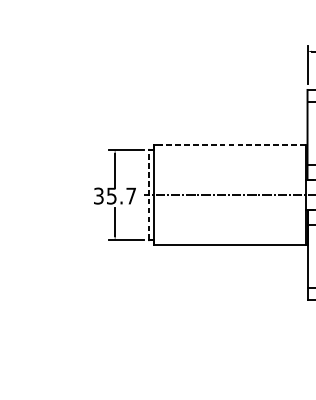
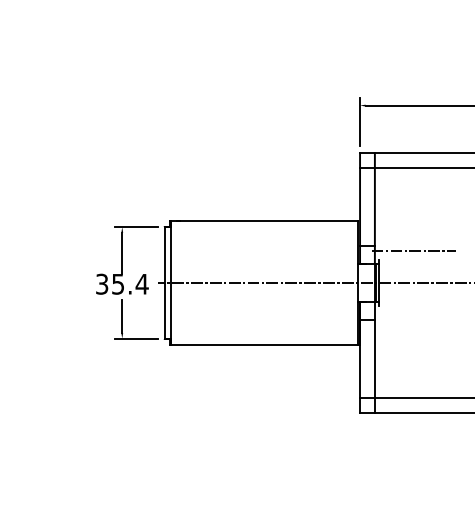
line: (231, 144) -> (266, 220), dashed -> solid
line: (149, 194) -> (164, 282), dashed -> solid
text: (130, 196) -> (141, 284), 35.7 -> 35.4

